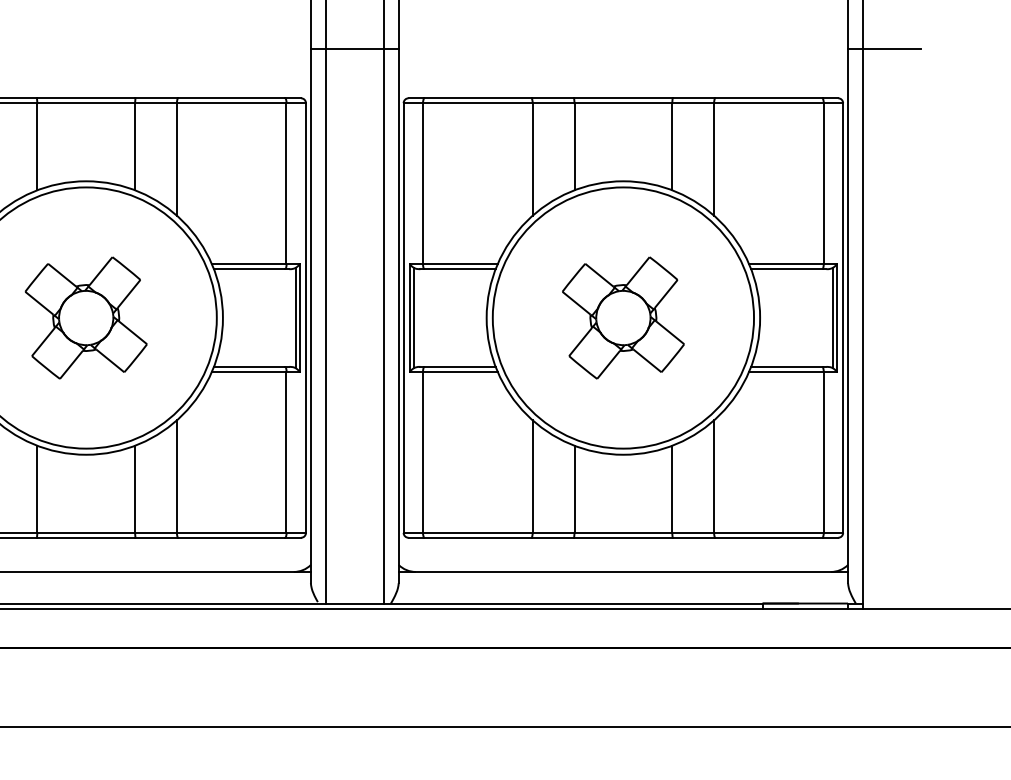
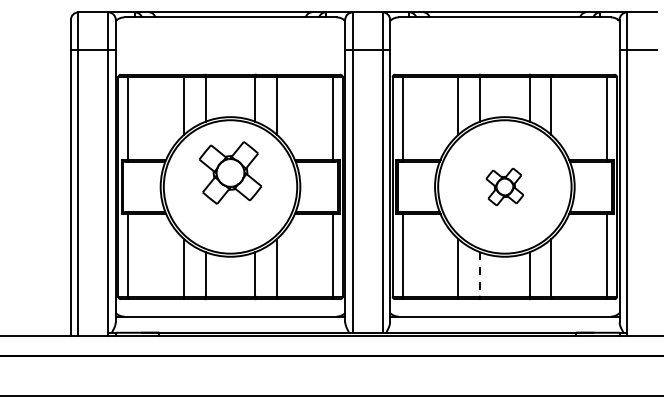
part: (86, 317) -> (230, 172), moved
part: (622, 317) -> (504, 186), size x0.6
line: (573, 489) -> (479, 274), solid -> dashed

